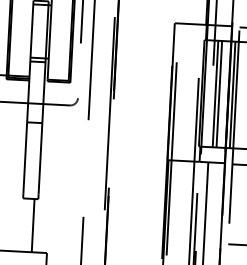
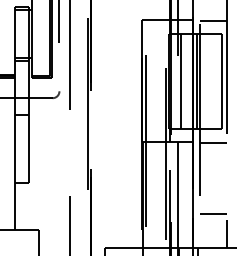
line: (219, 93) -> (184, 80), removed
line: (33, 225) -> (14, 206), moved

